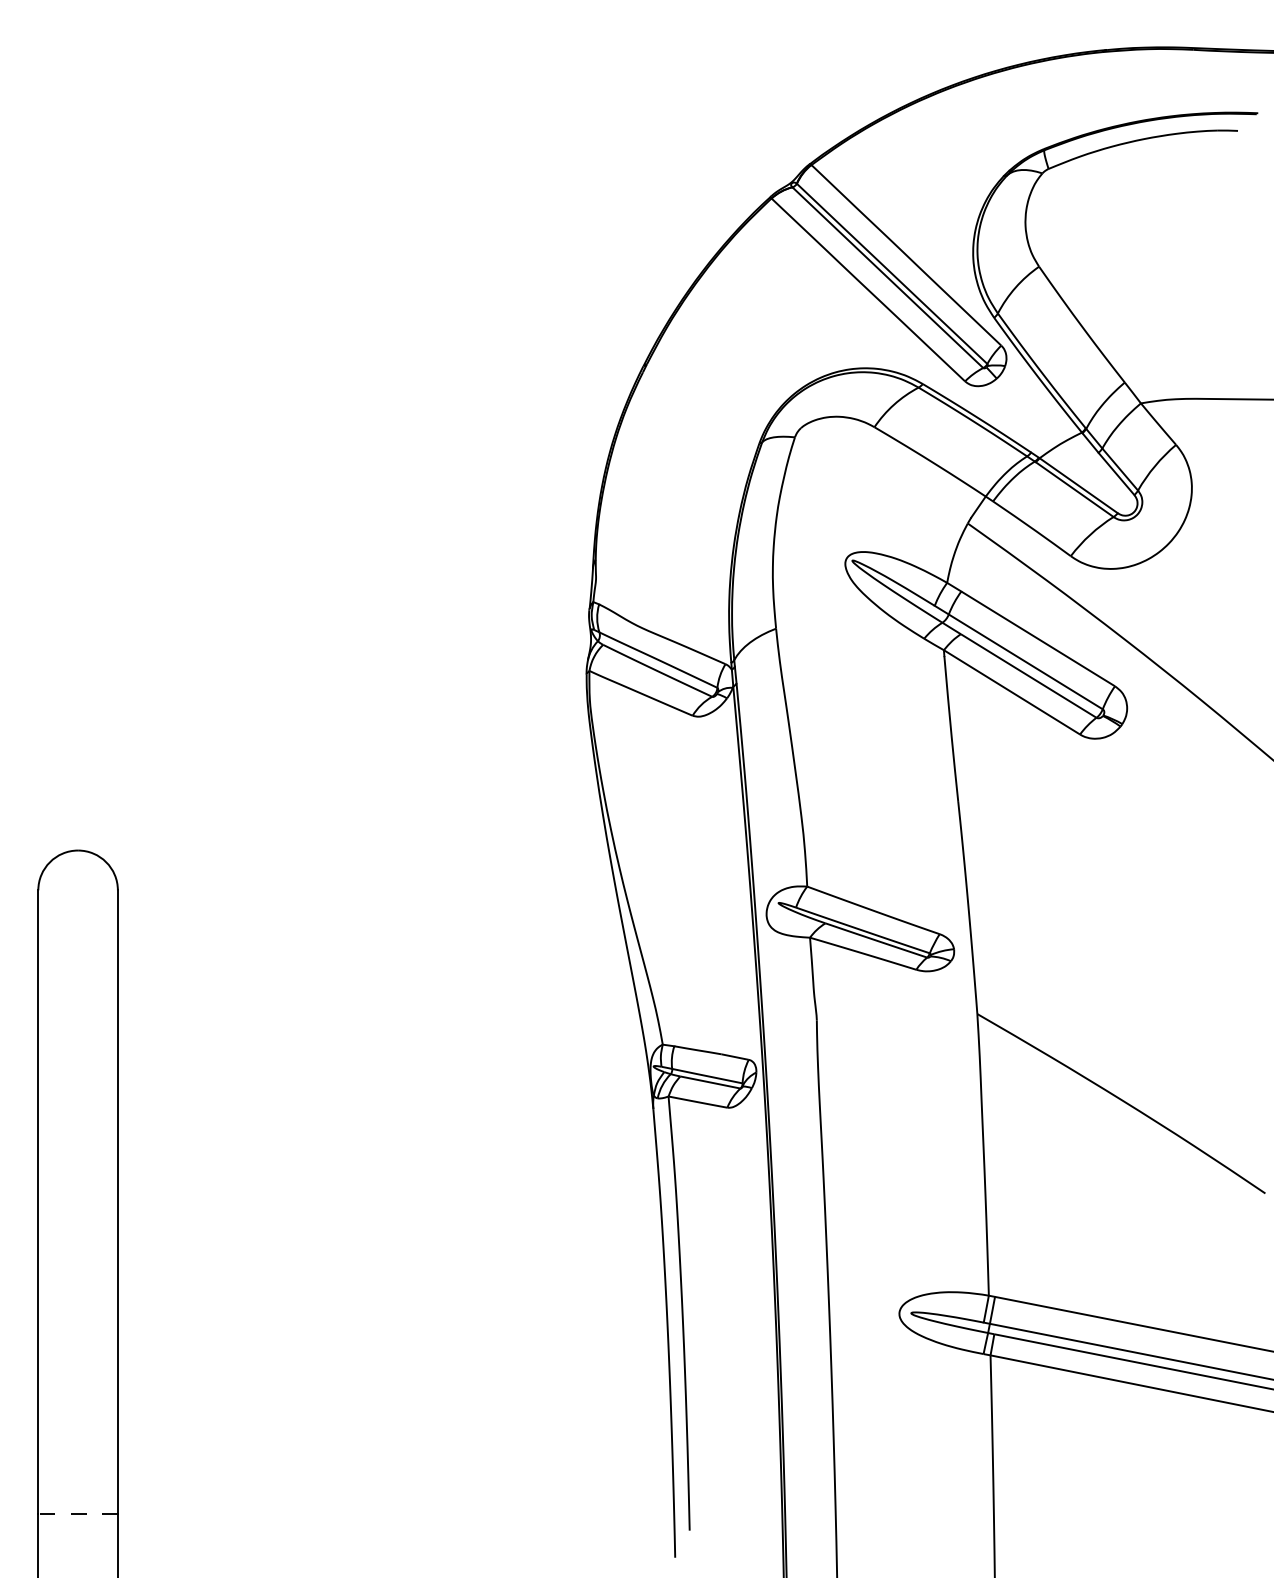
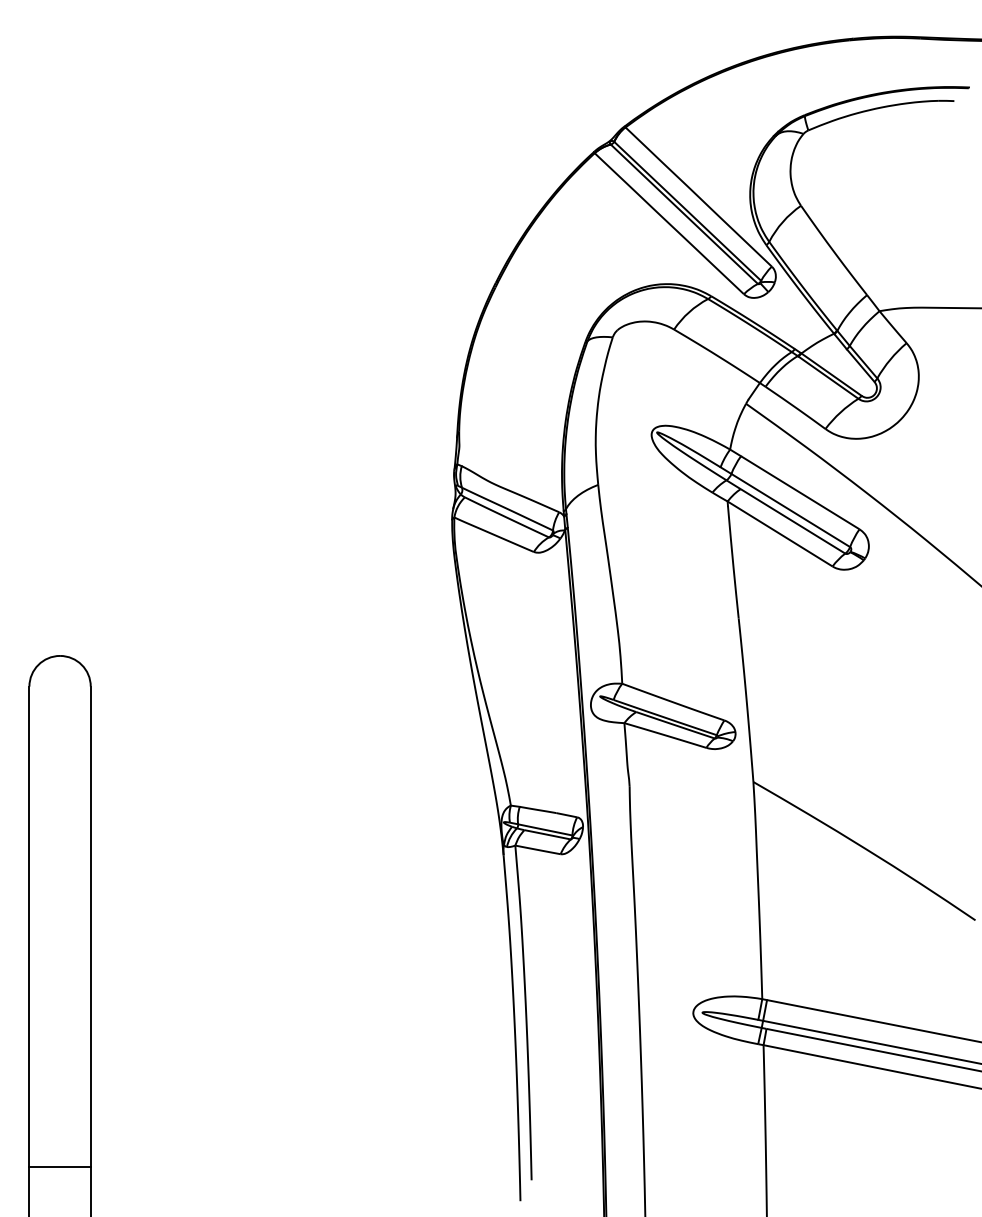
line: (78, 1513) -> (60, 1167), dashed -> solid

